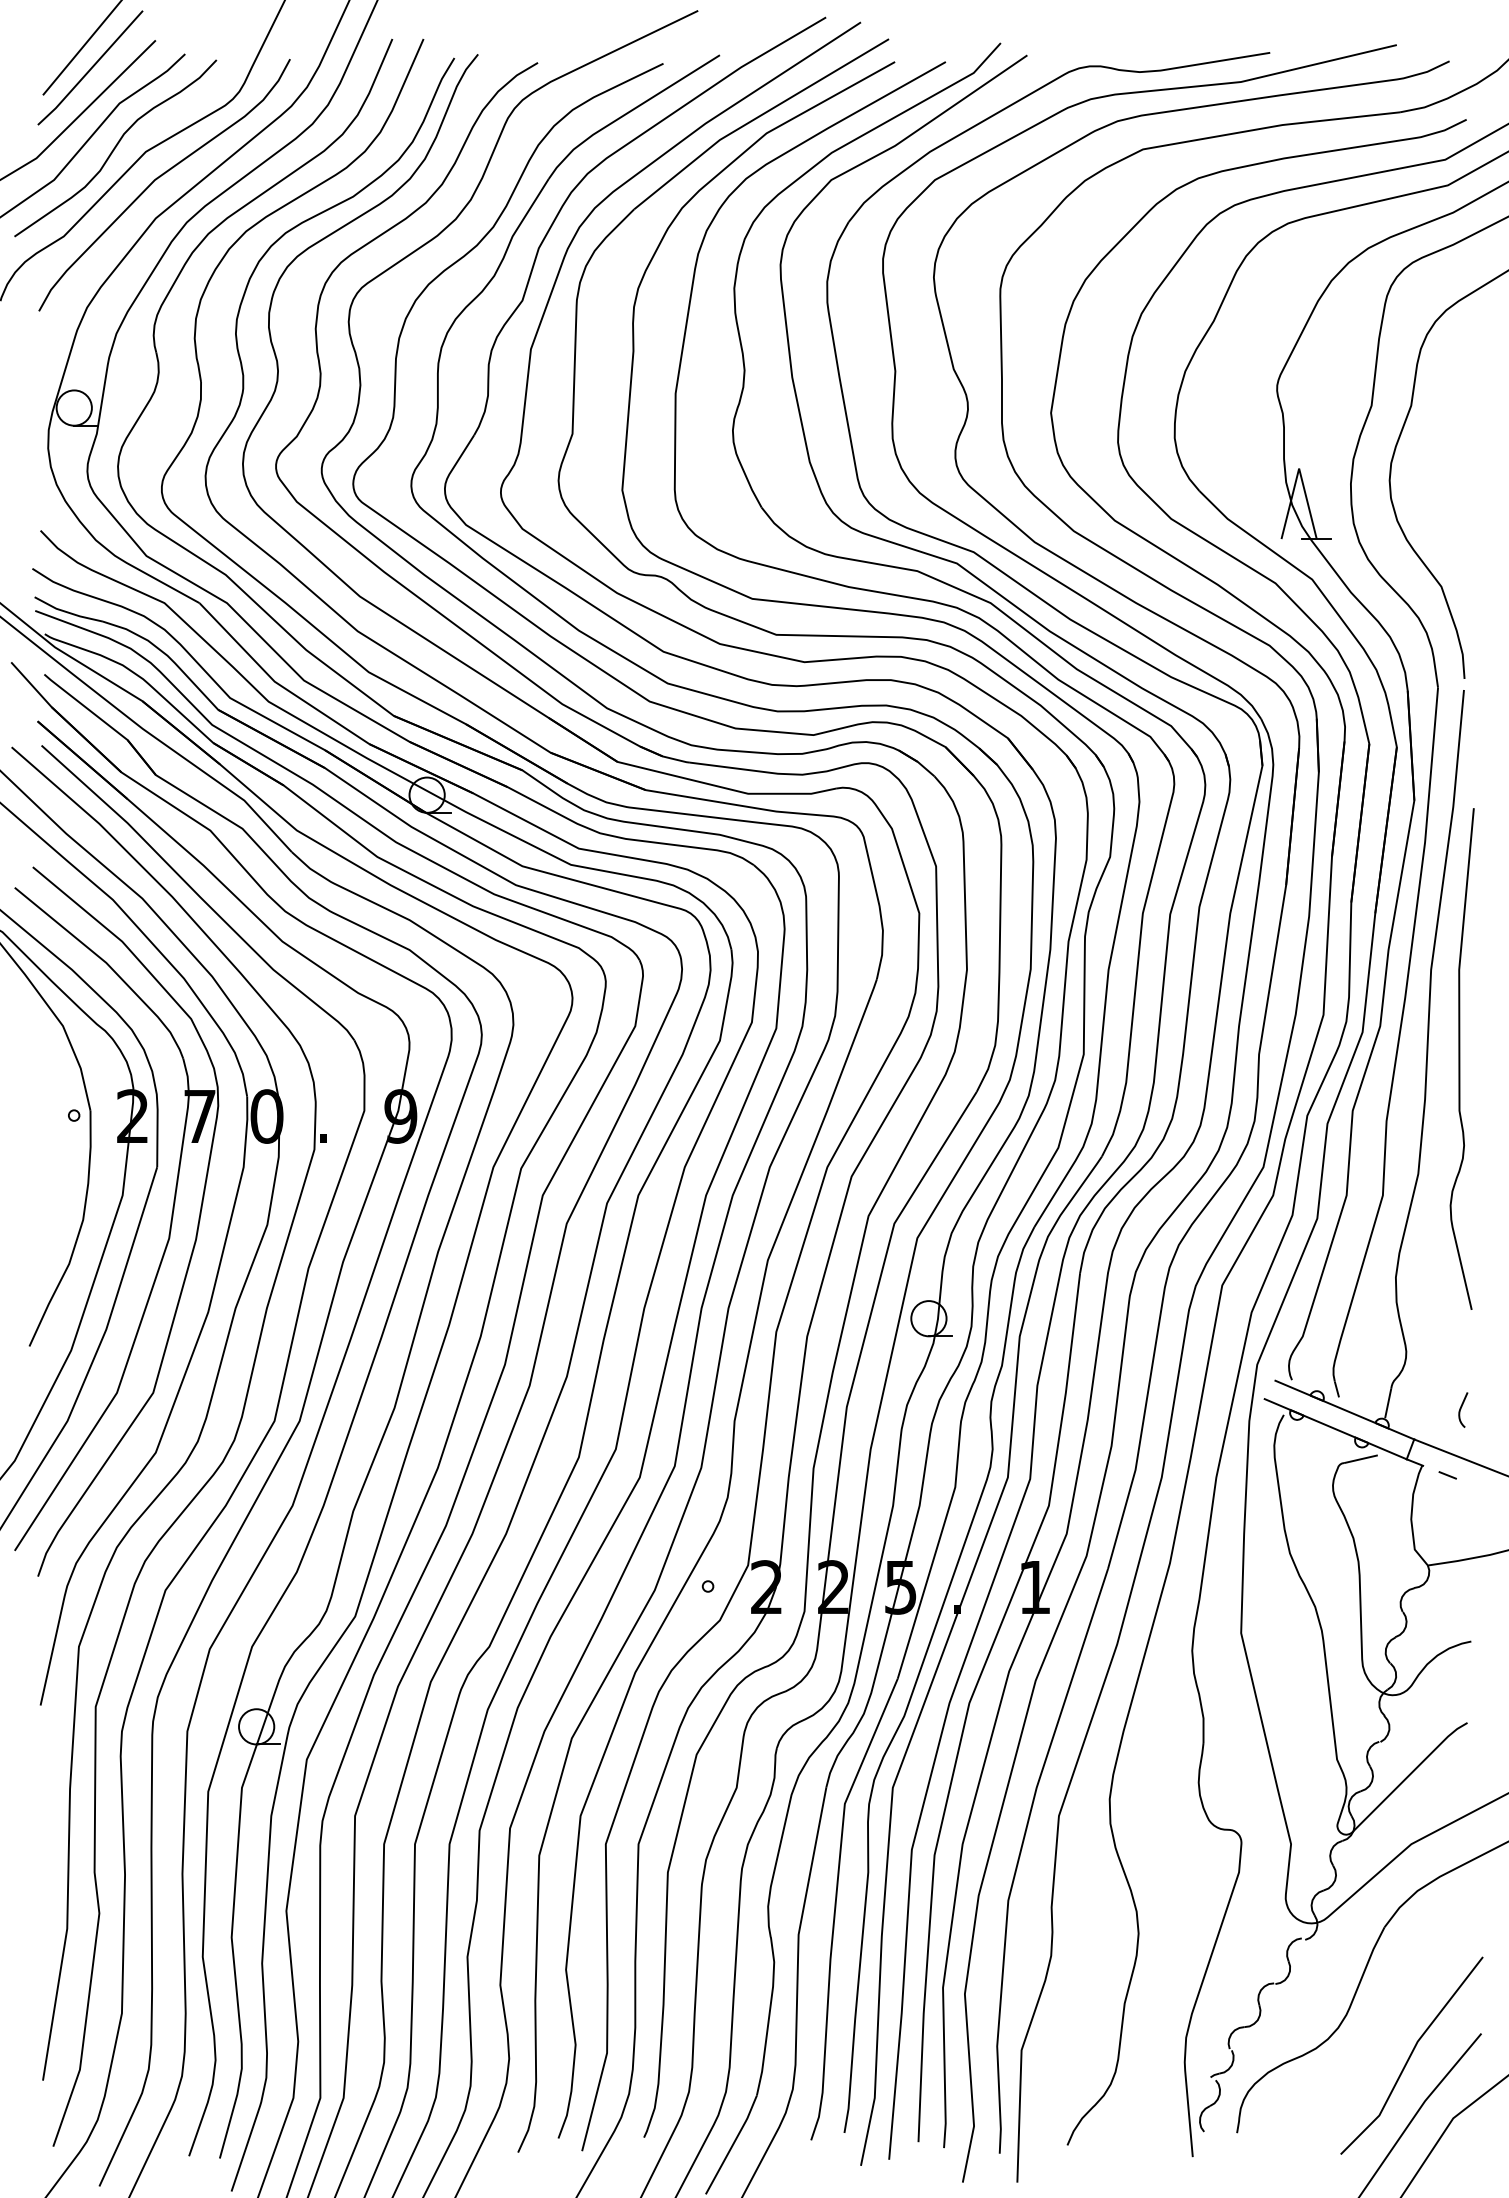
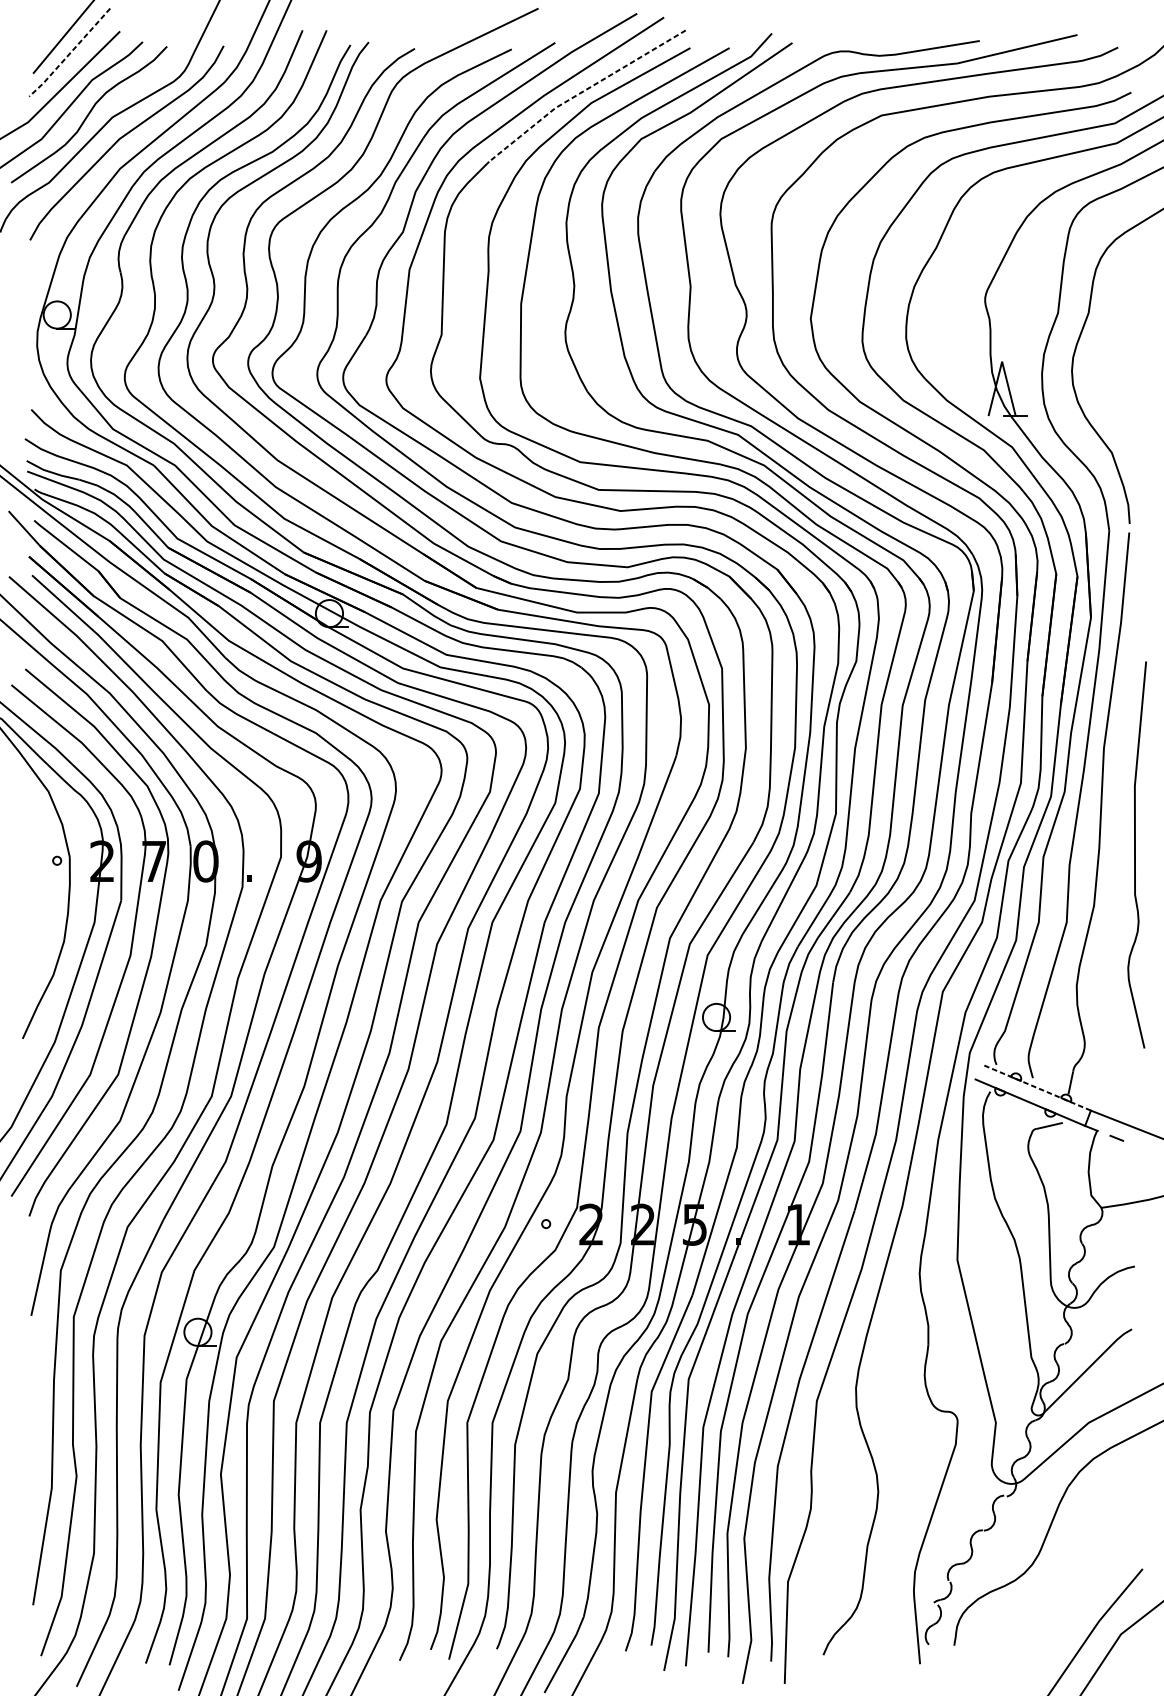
line: (90, 69) -> (69, 53), solid -> dashed
line: (755, 118) -> (582, 91), solid -> dashed
curve: (1460, 1058) -> (1135, 854), moved
line: (1344, 1409) -> (1037, 1087), solid -> dashed
curve: (1461, 1409) -> (1127, 1087), removed
line: (1411, 2055) -> (1088, 1585), removed

